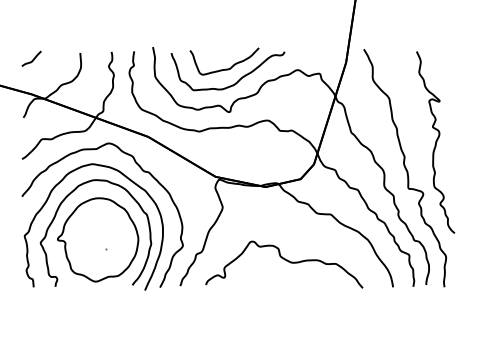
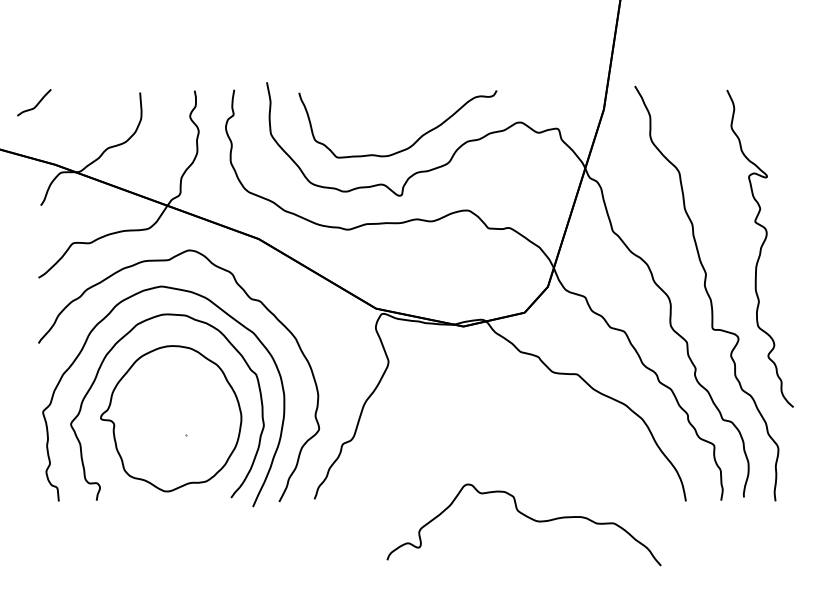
curve: (32, 59) -> (35, 103), moved
curve: (225, 68) -> (393, 119), removed
curve: (286, 261) -> (527, 519), moved

